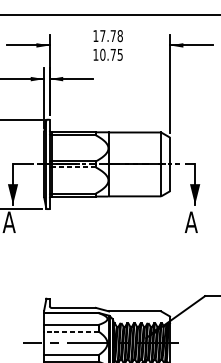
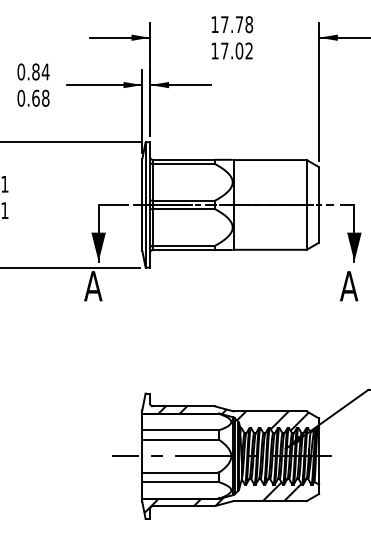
text: (111, 54) -> (236, 50), 10.75 -> 17.02
line: (74, 167) -> (184, 209), dashed -> solid
hatch: (109, 316) -> (233, 418), added
line: (71, 331) -> (180, 439), dashed -> solid

